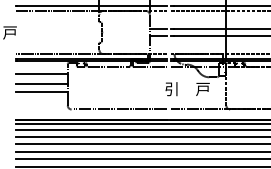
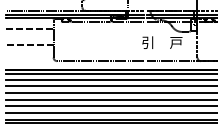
line: (42, 74) -> (30, 29), solid -> dashed
line: (41, 84) -> (29, 38), removed
line: (41, 91) -> (29, 44), solid -> dashed

